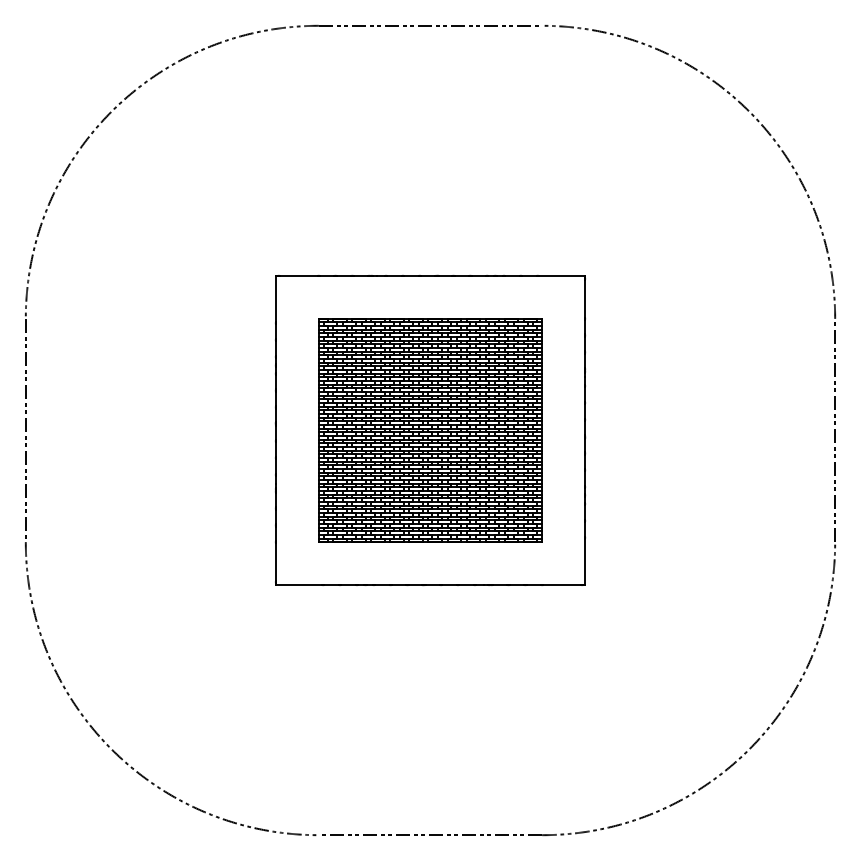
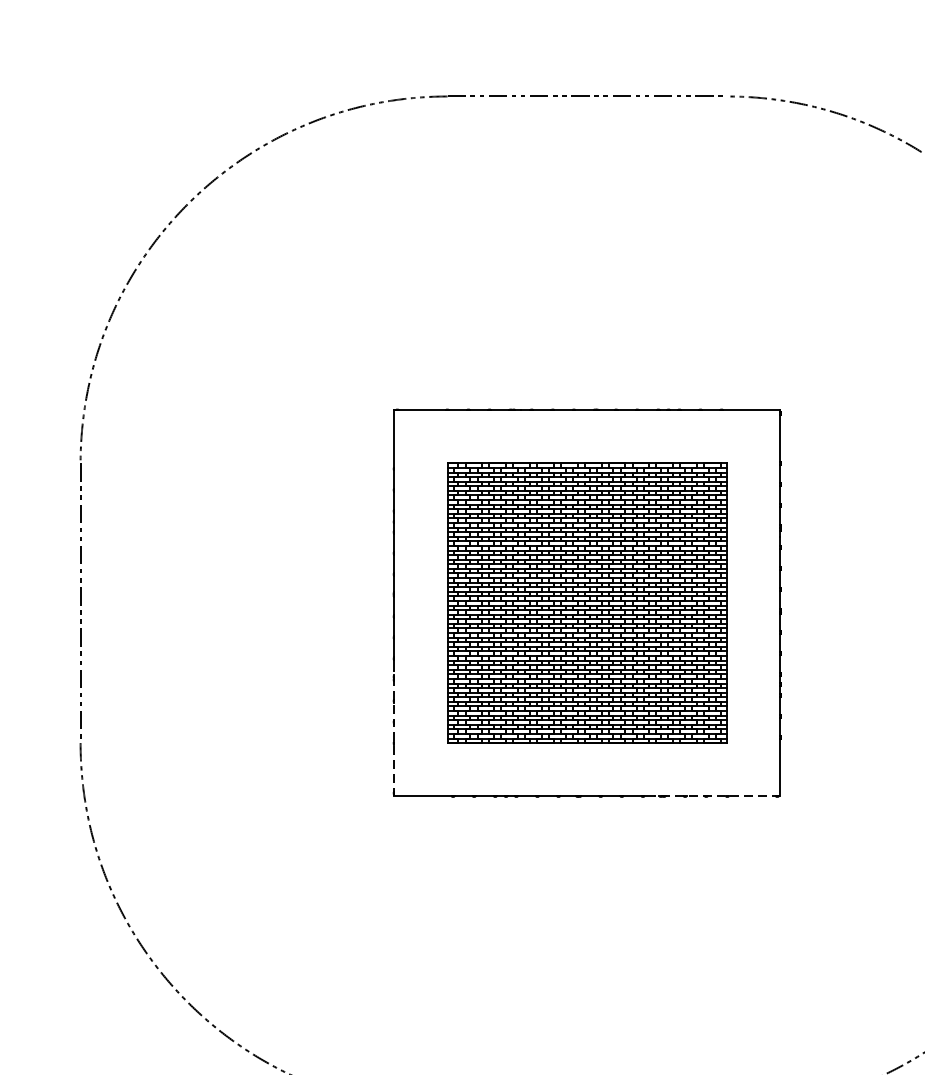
line: (276, 534) -> (394, 733), solid -> dashed
line: (534, 584) -> (717, 796), solid -> dashed

